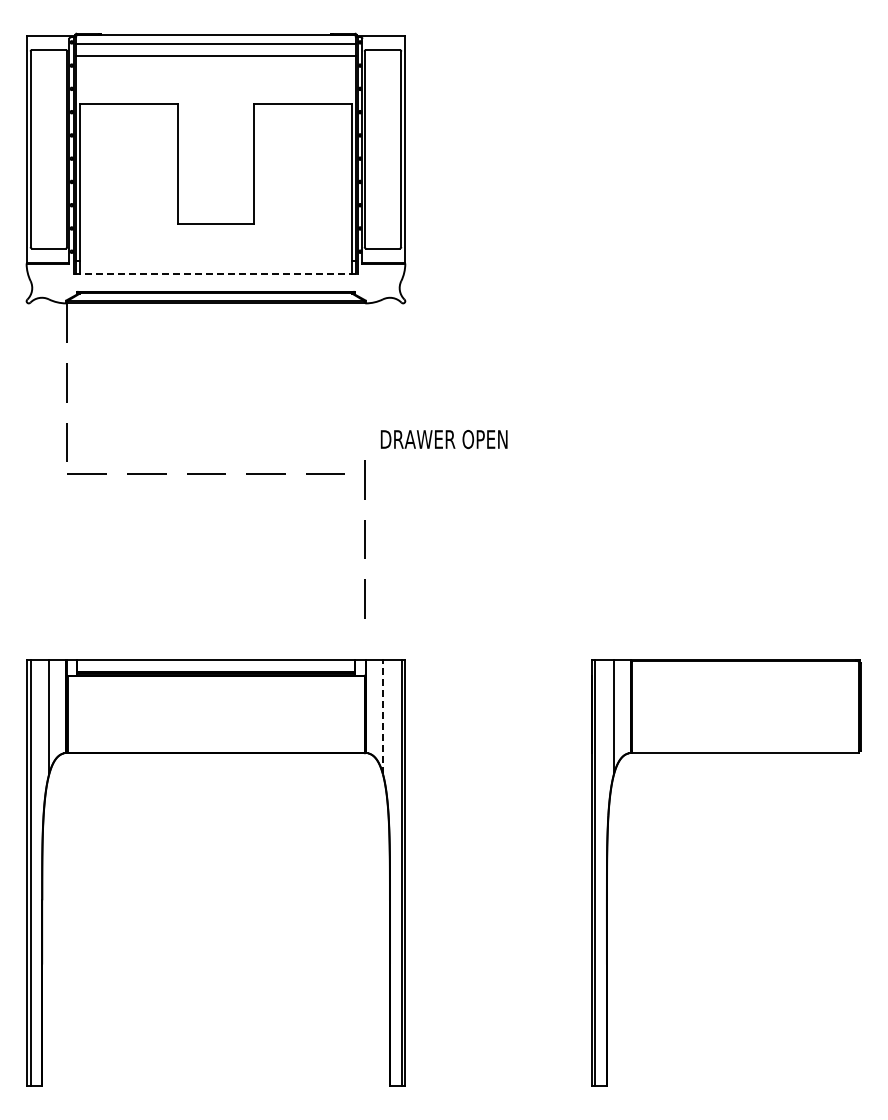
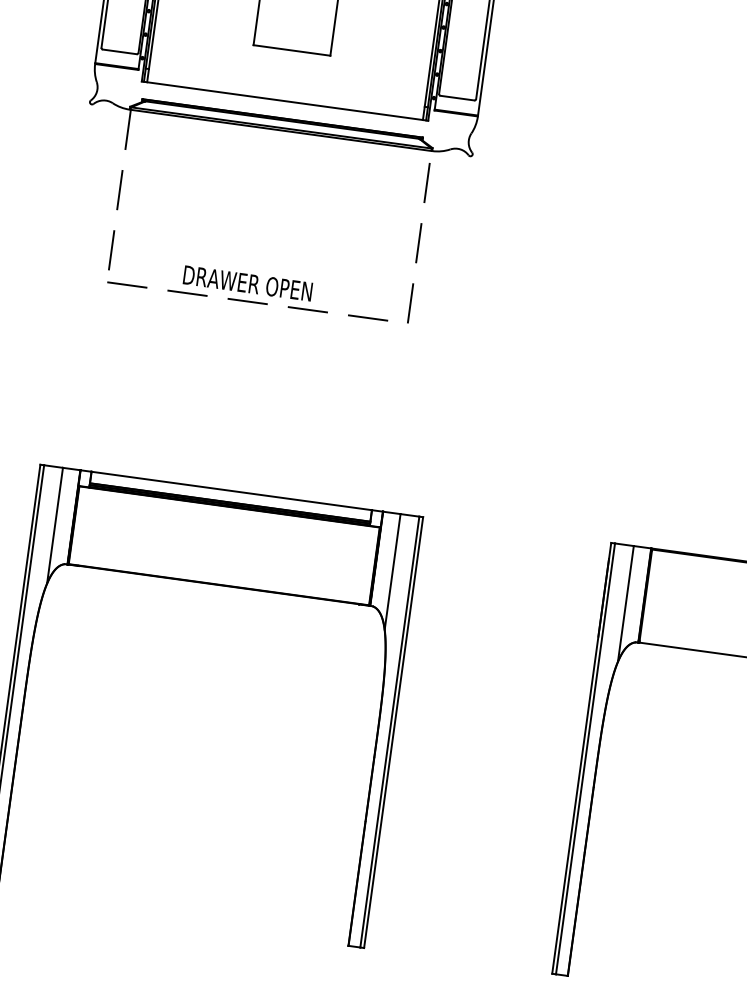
line: (215, 274) -> (284, 101), dashed -> solid
text: (443, 439) -> (247, 283), moved
line: (364, 539) -> (418, 243), moved
line: (383, 716) -> (393, 571), dashed -> solid

